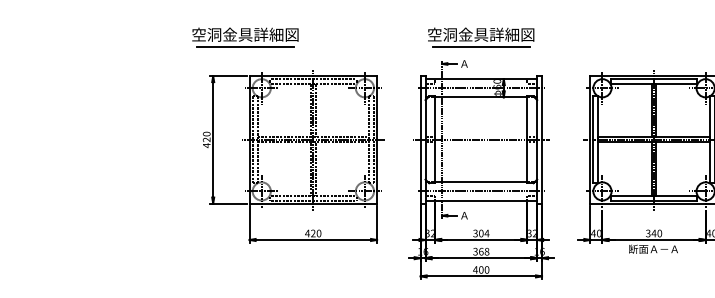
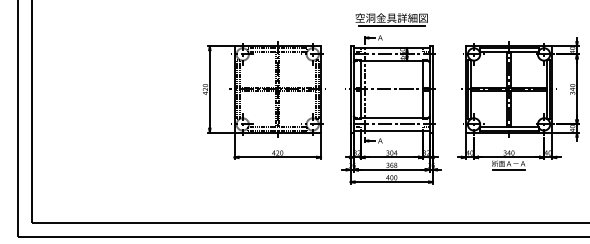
part: (245, 36) -> (231, 19), removed
line: (653, 257) -> (508, 169), added

